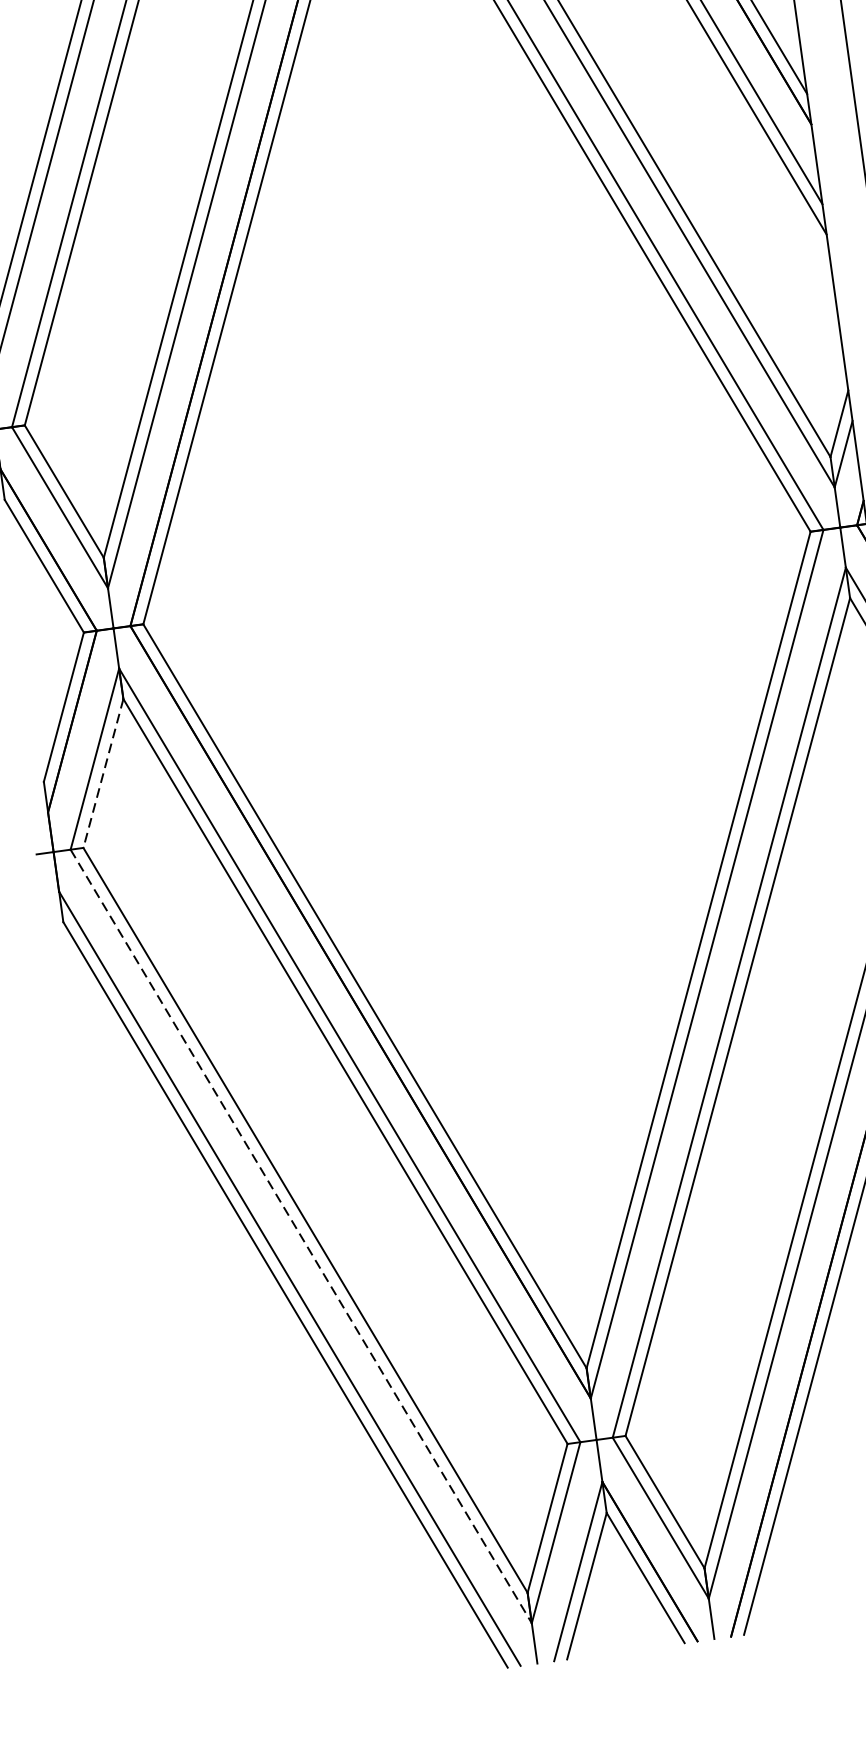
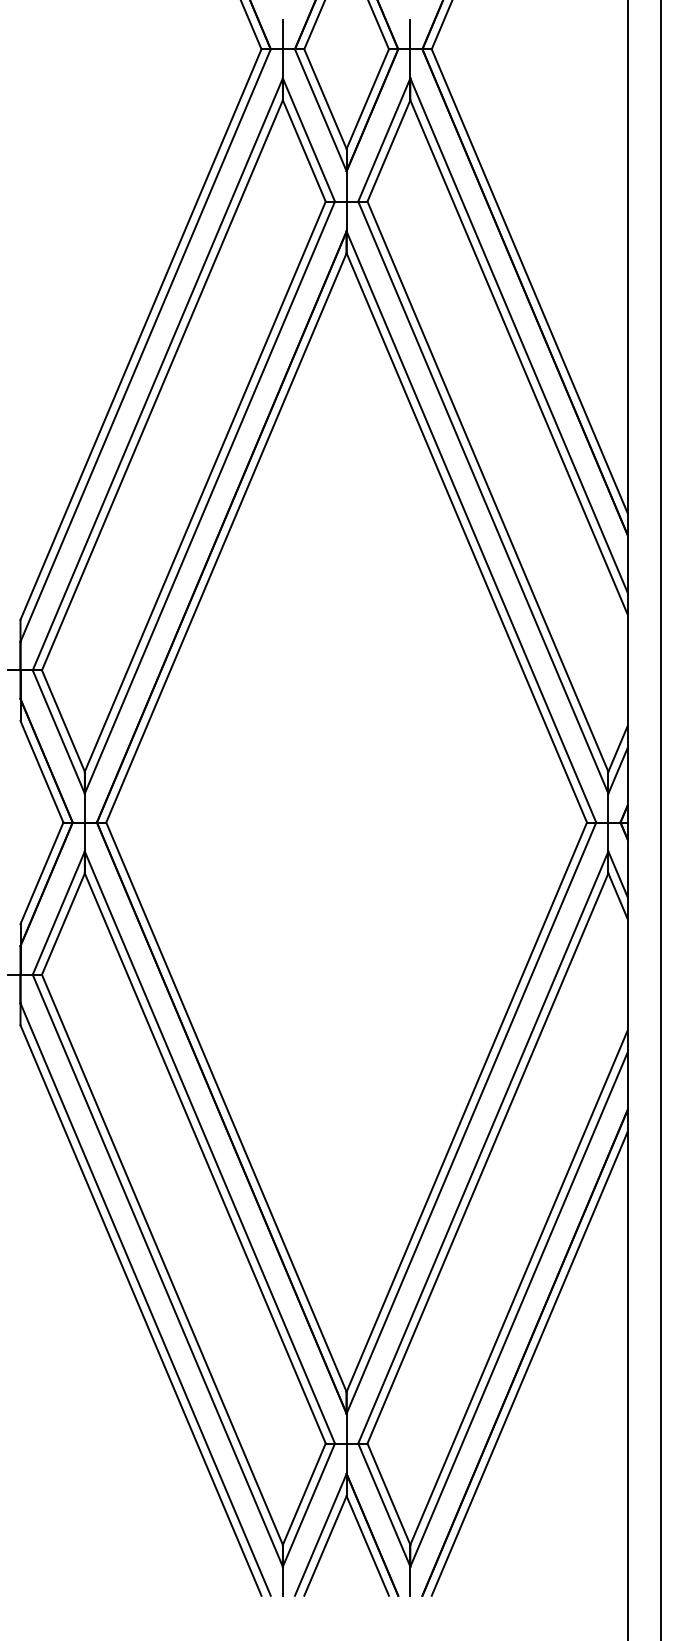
line: (103, 774) -> (63, 924), dashed -> solid
line: (302, 1237) -> (158, 1271), dashed -> solid

